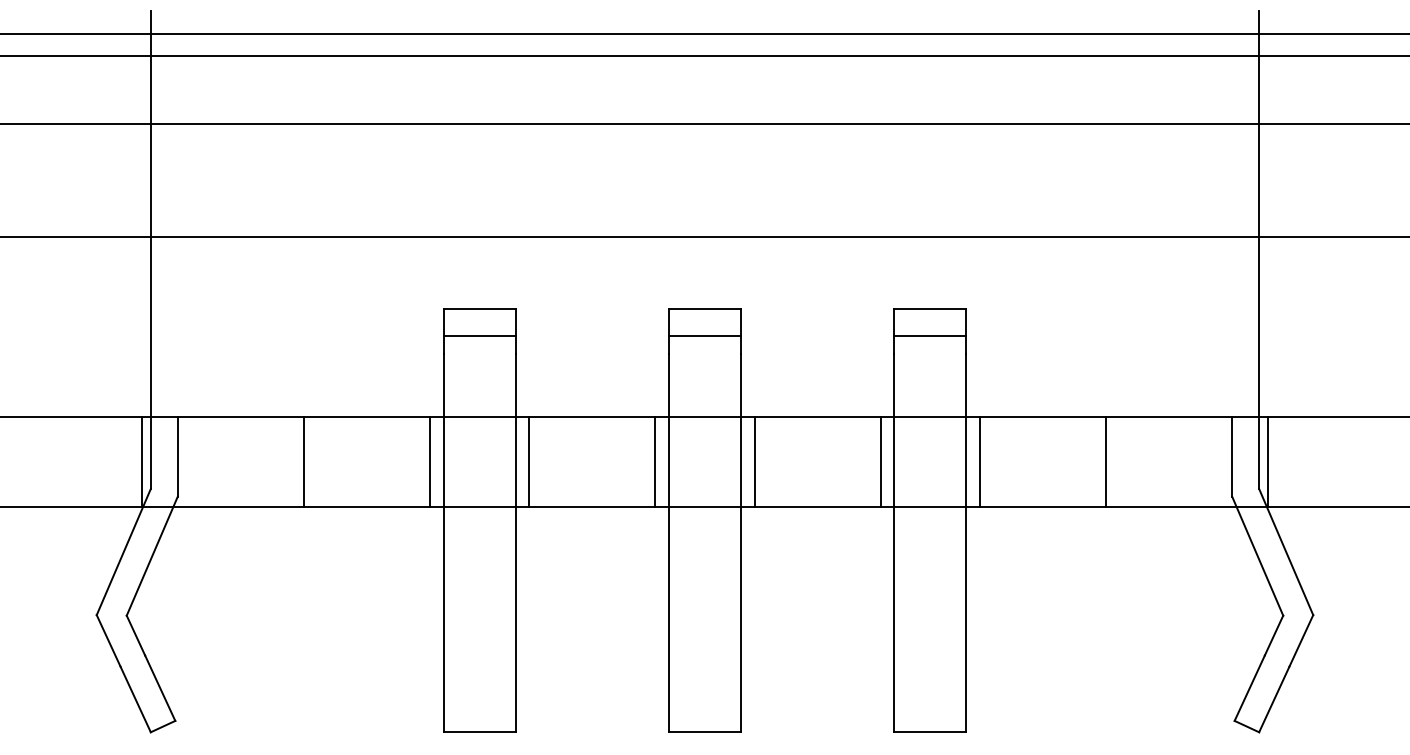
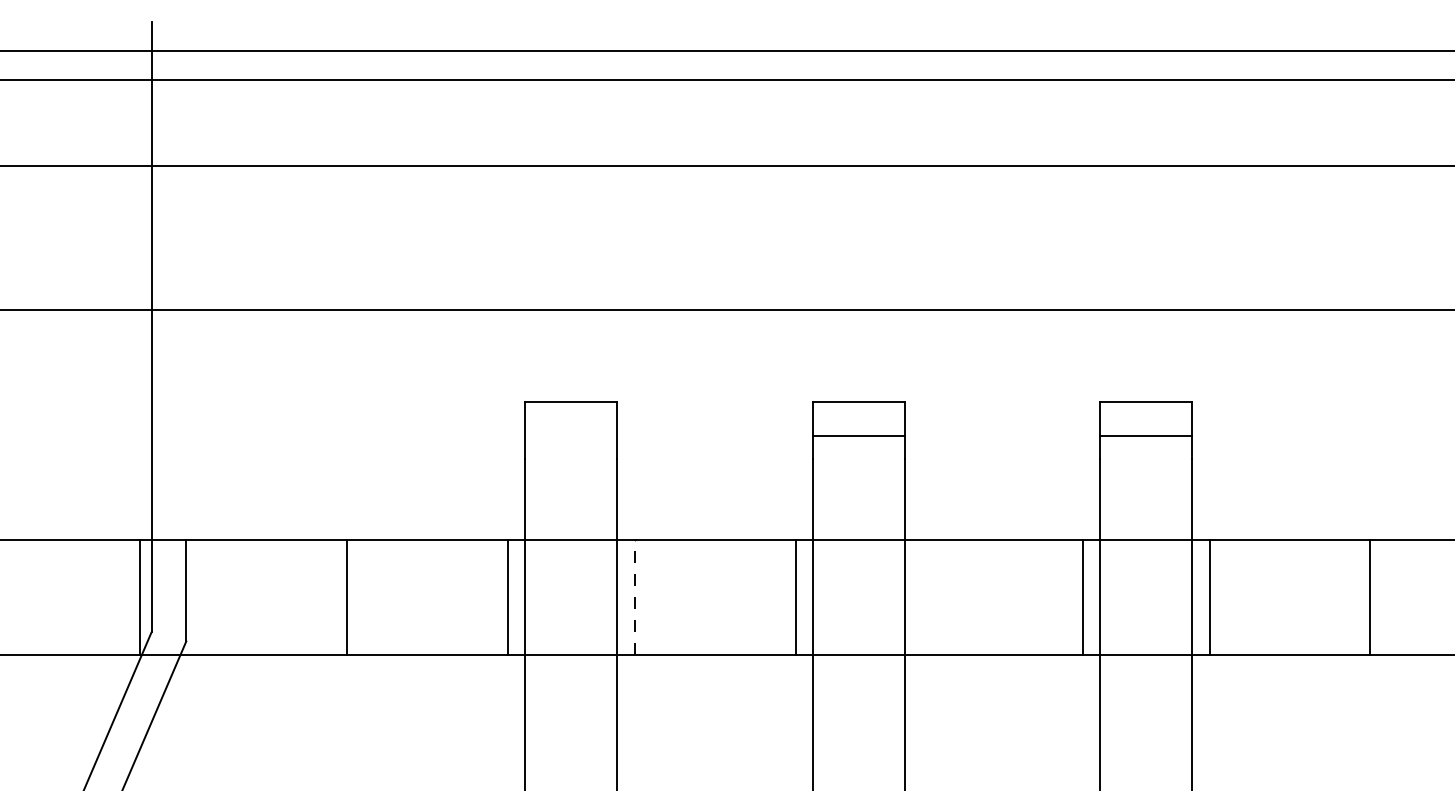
line: (479, 335) -> (571, 435), removed
line: (529, 461) -> (634, 596), solid -> dashed
line: (754, 461) -> (922, 596), removed

